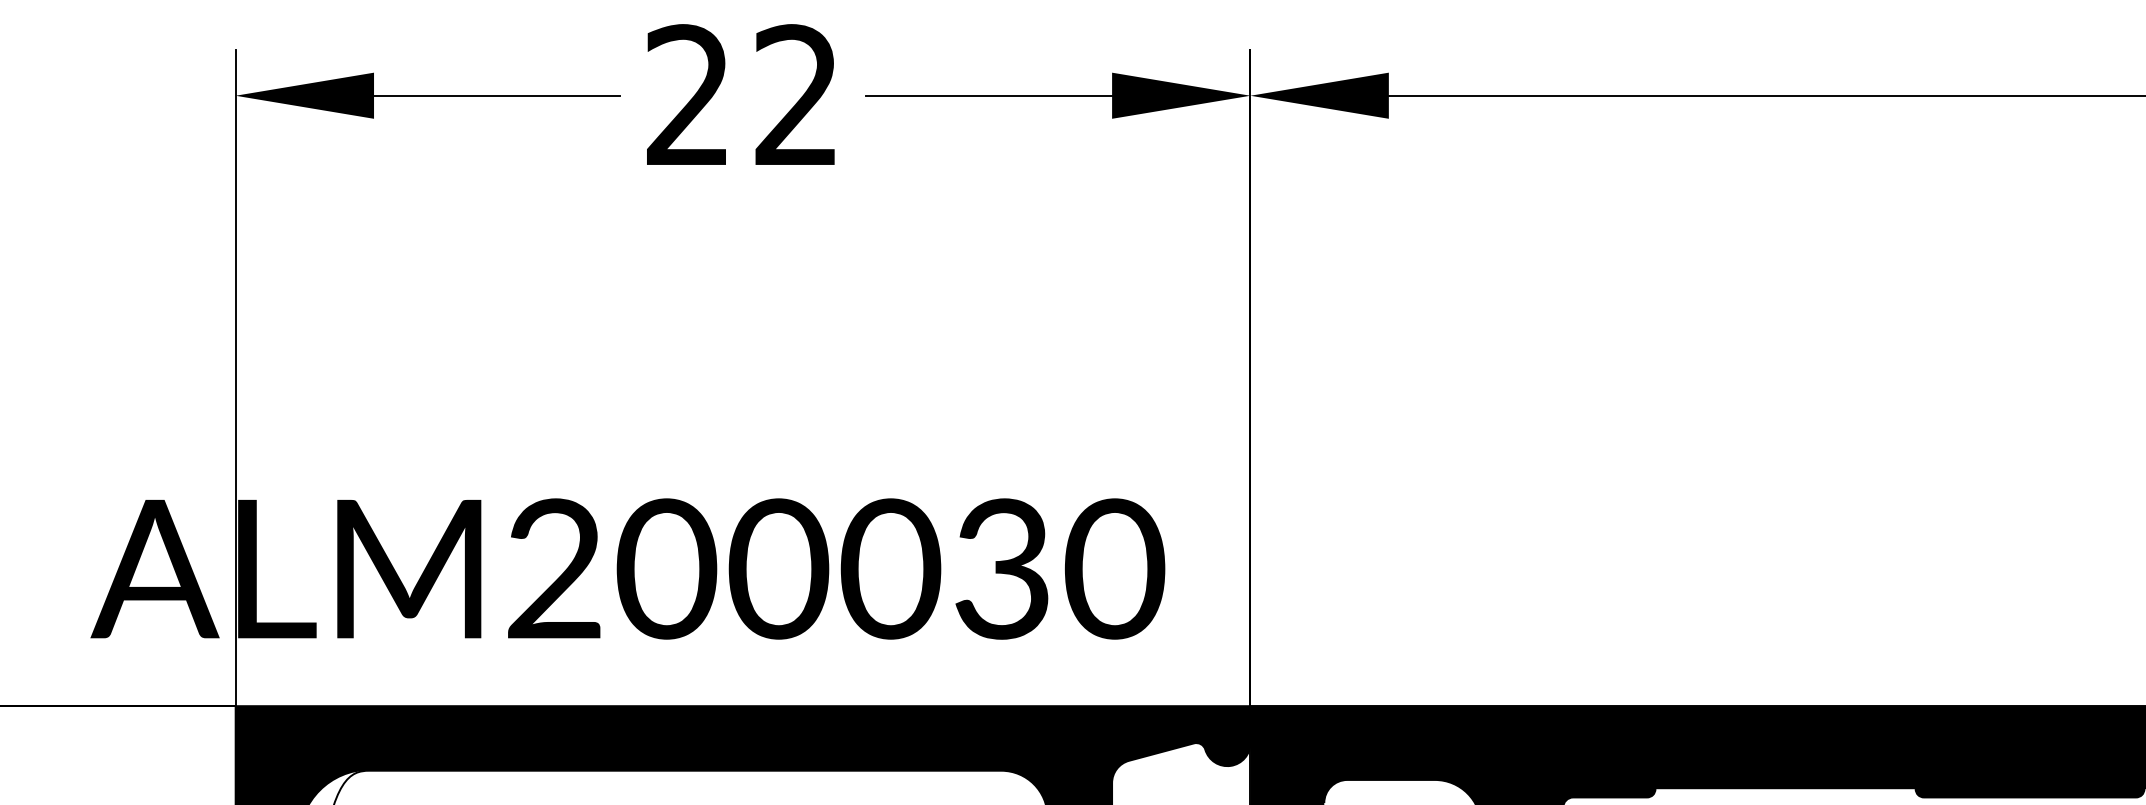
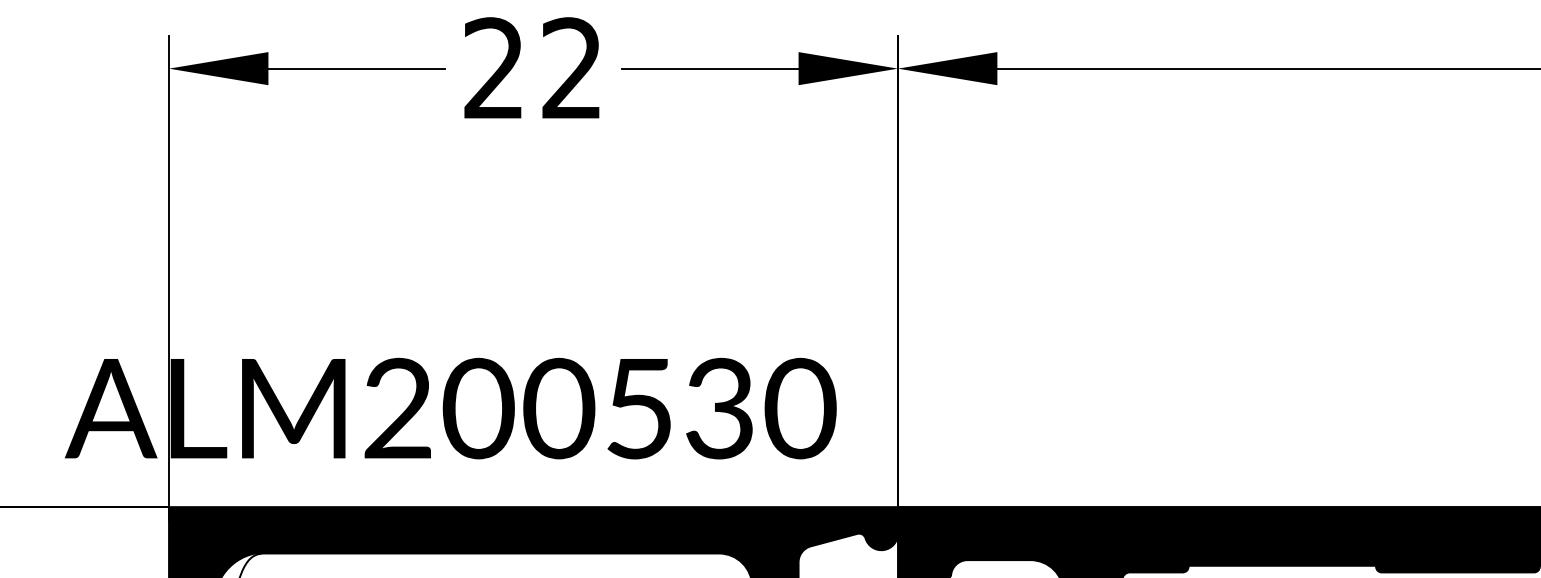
text: (890, 568) -> (639, 408), ALM200030 -> ALM200530

